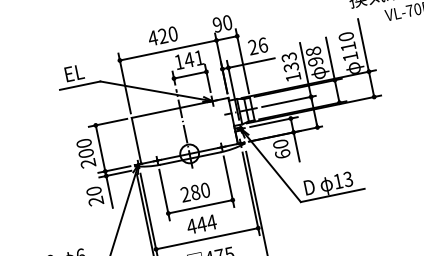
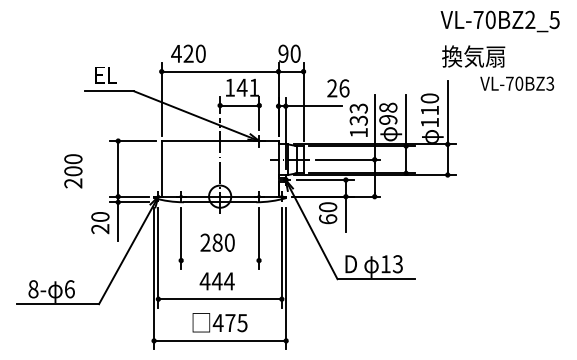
text: (162, 35) -> (188, 53), moved
text: (258, 46) -> (338, 88), moved
text: (86, 153) -> (73, 171), moved
line: (200, 206) -> (219, 260), removed

